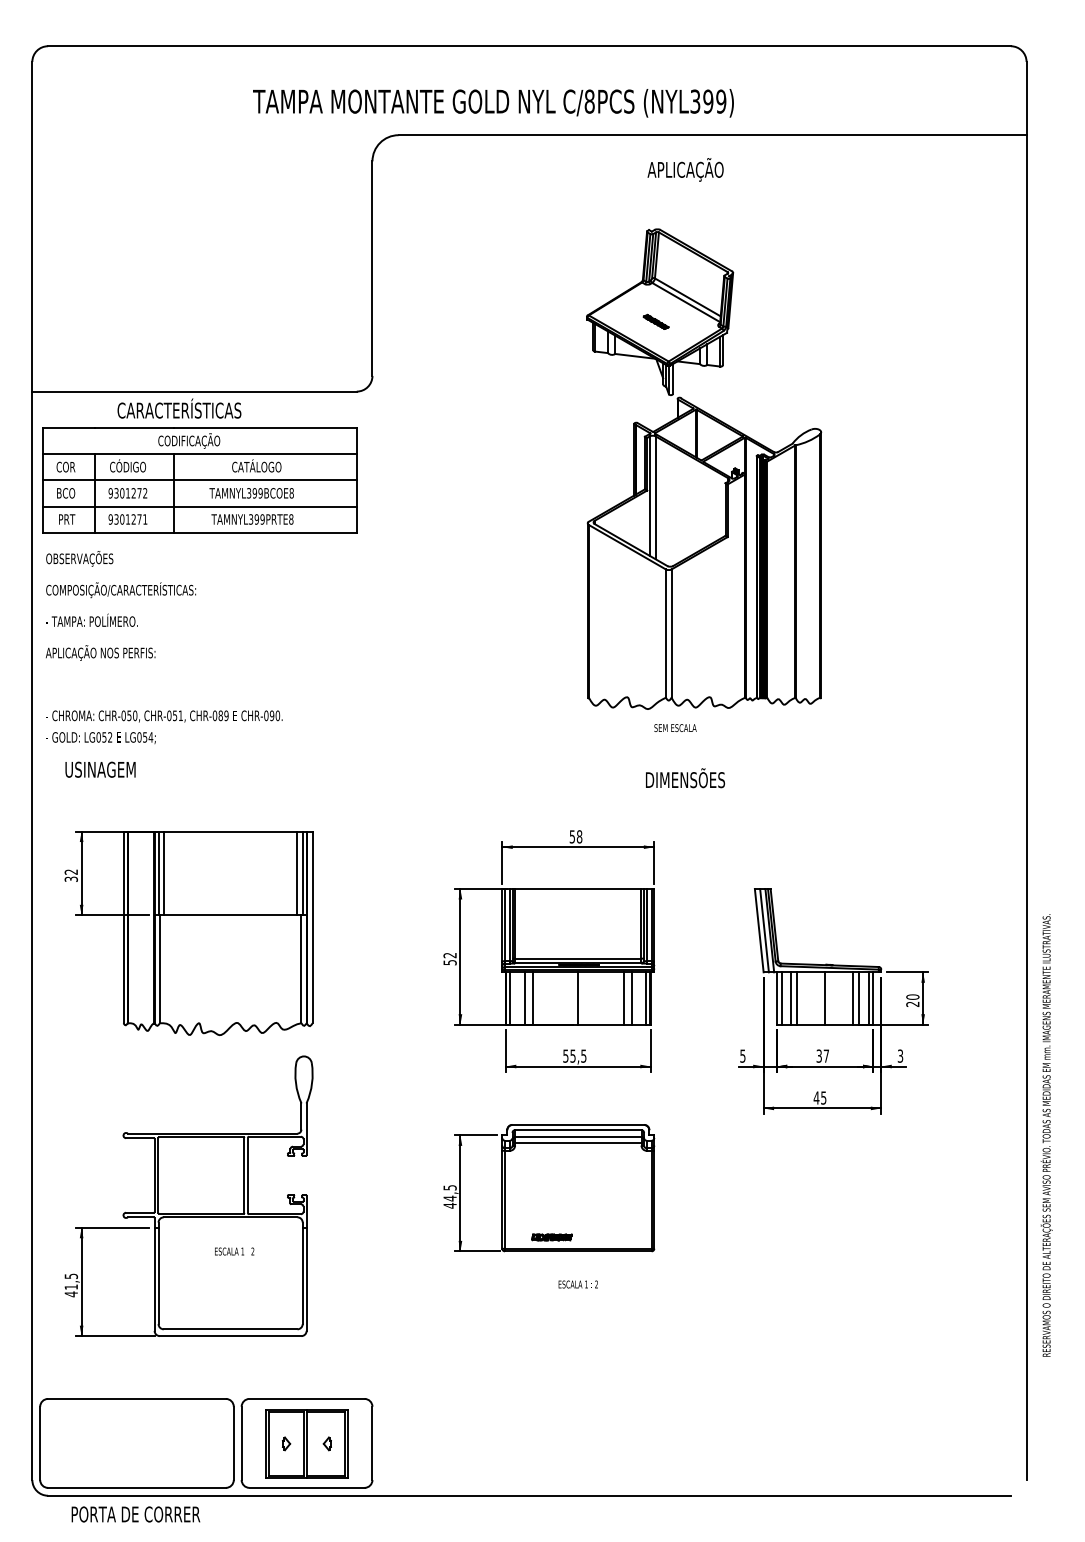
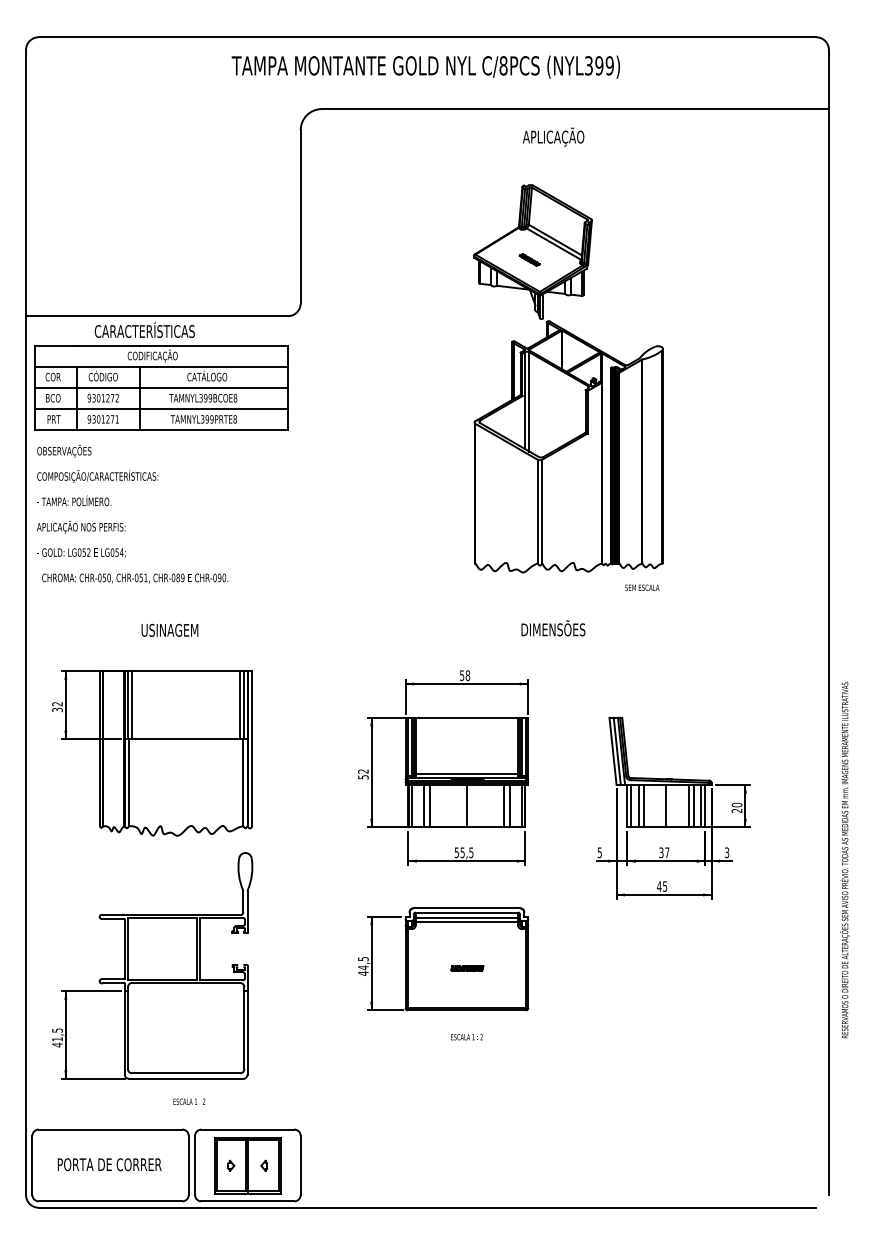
text: (493, 103) -> (425, 67), moved
text: (675, 727) -> (642, 587), moved
text: (100, 738) -> (81, 553), moved
text: (100, 769) -> (169, 630), moved
text: (1046, 1135) -> (844, 859), moved
part: (551, 1237) -> (467, 968), moved
text: (234, 1251) -> (189, 1101), moved
text: (135, 1514) -> (109, 1164), moved

